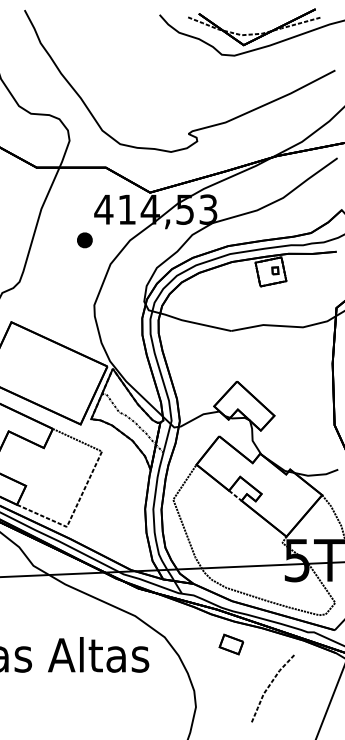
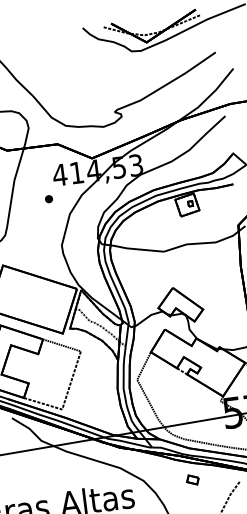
part: (84, 240) -> (48, 199), size x0.7
part: (231, 644) -> (192, 479), size x0.7

